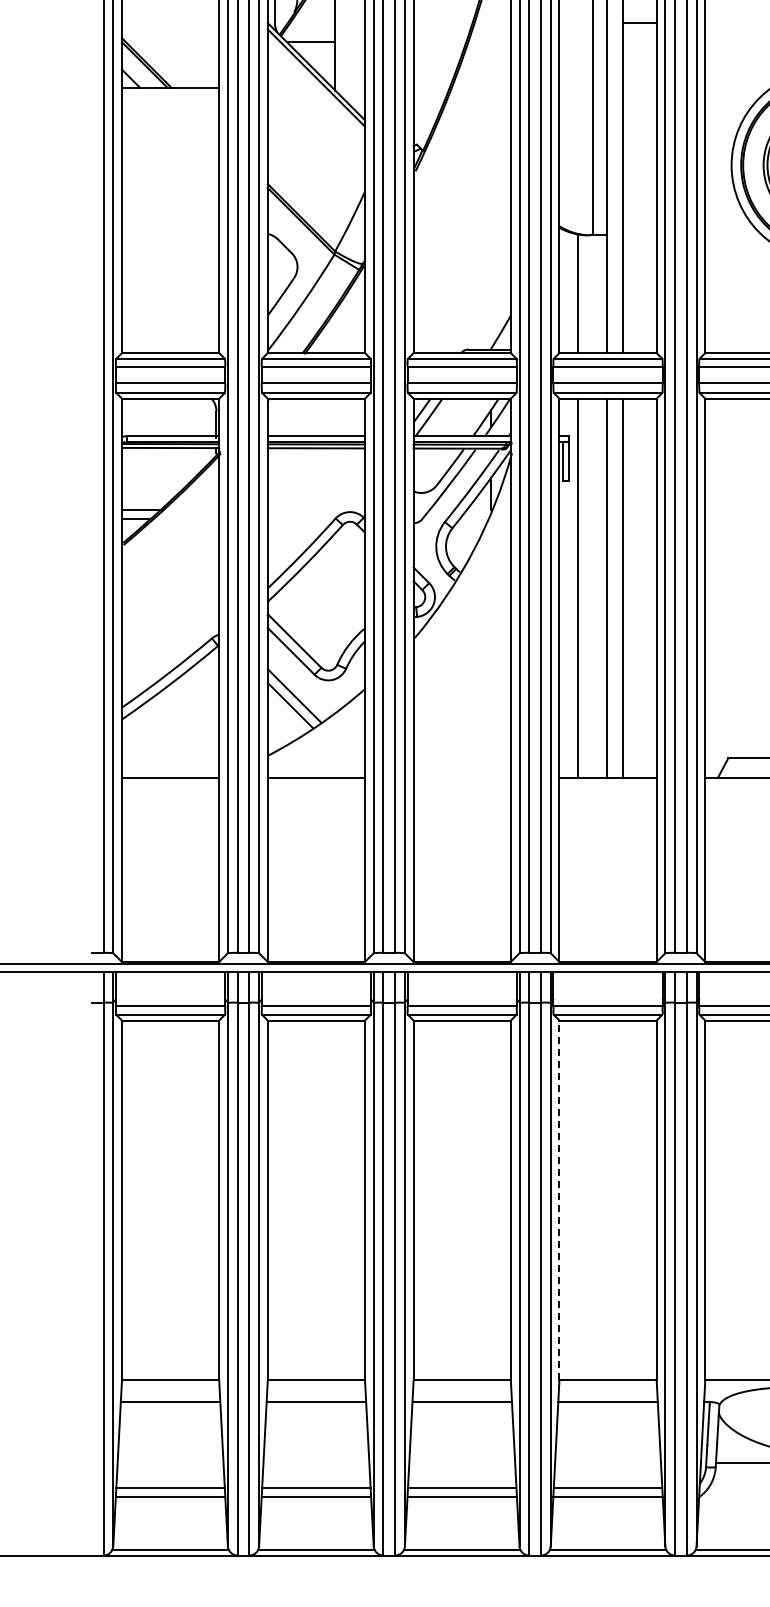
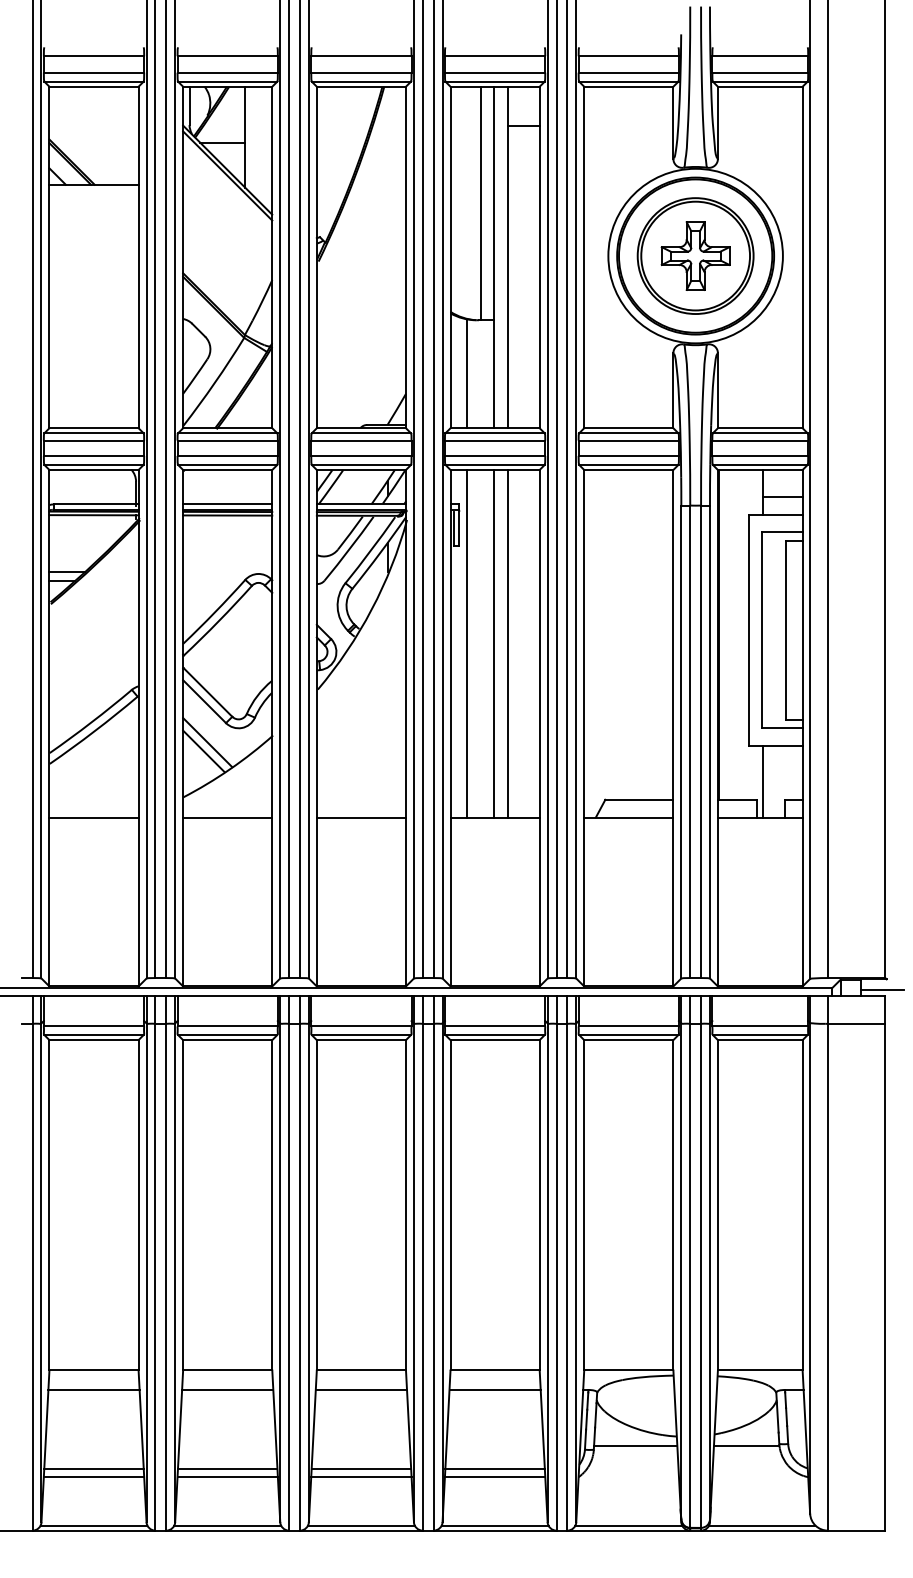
line: (461, 777) -> (360, 817), added
line: (559, 1200) -> (450, 1205), dashed -> solid

